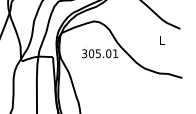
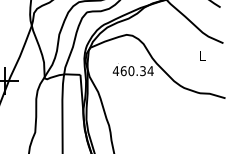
text: (99, 54) -> (132, 71), 305.01 -> 460.34

